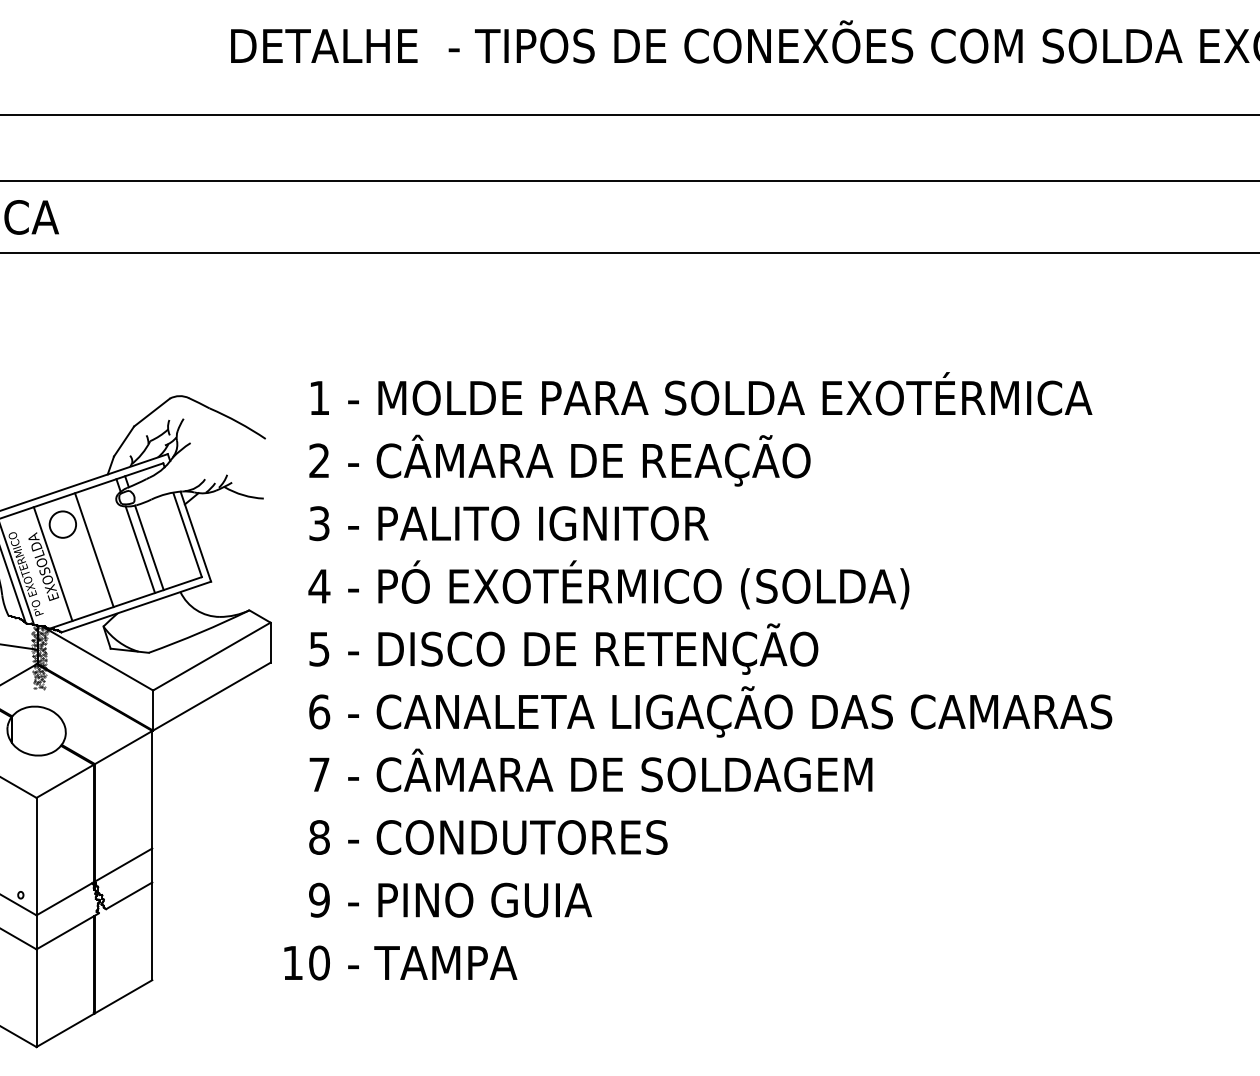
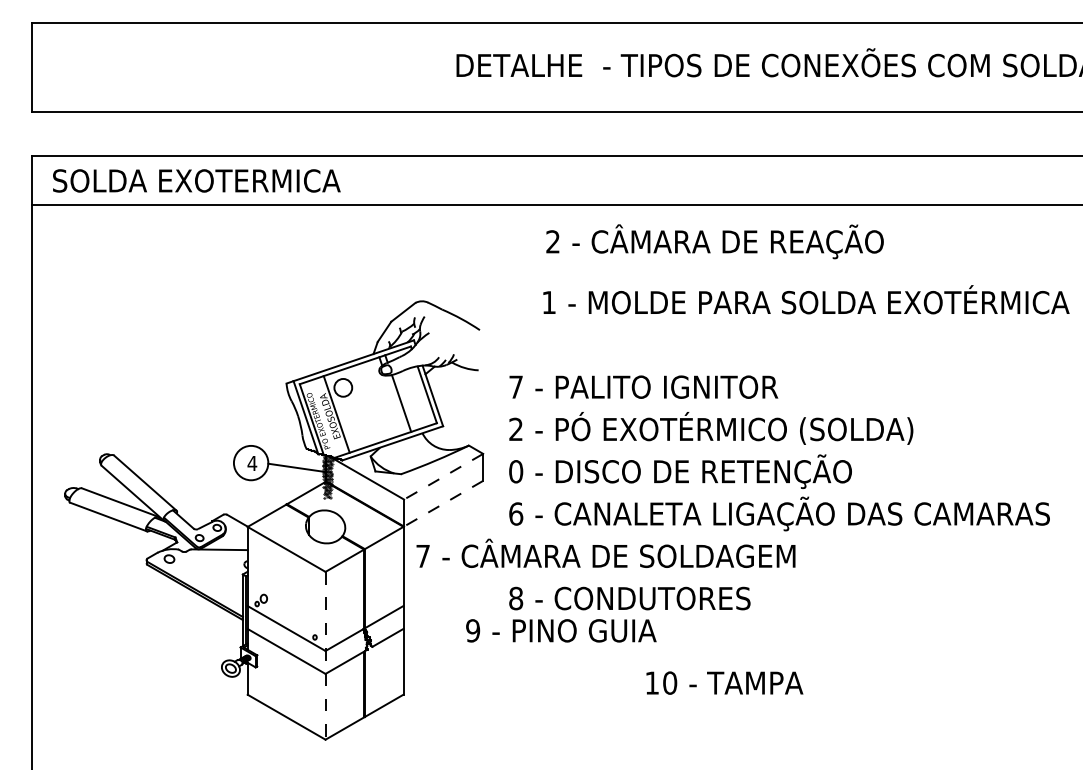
text: (701, 393) -> (806, 299), moved
text: (559, 460) -> (714, 241), moved
text: (318, 522) -> (515, 386), 3 -> 7
line: (94, 549) -> (364, 404), removed
line: (140, 549) -> (395, 404), removed
text: (318, 584) -> (515, 428), 4 -> 2
text: (320, 648) -> (516, 471), 5 -> 0
line: (211, 656) -> (443, 476), solid -> dashed
line: (211, 696) -> (443, 503), solid -> dashed
text: (590, 769) -> (605, 552), moved
text: (450, 899) -> (561, 630), moved
line: (36, 922) -> (325, 655), solid -> dashed
text: (400, 962) -> (724, 682), moved

